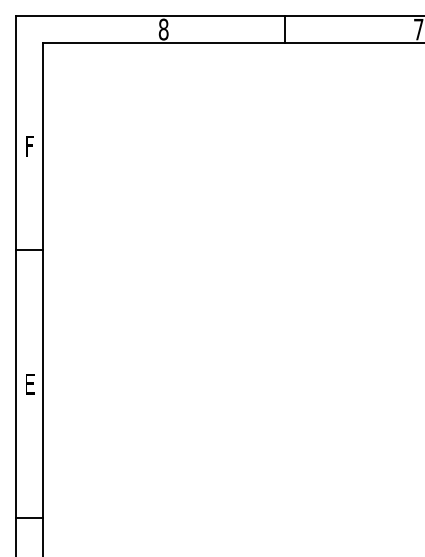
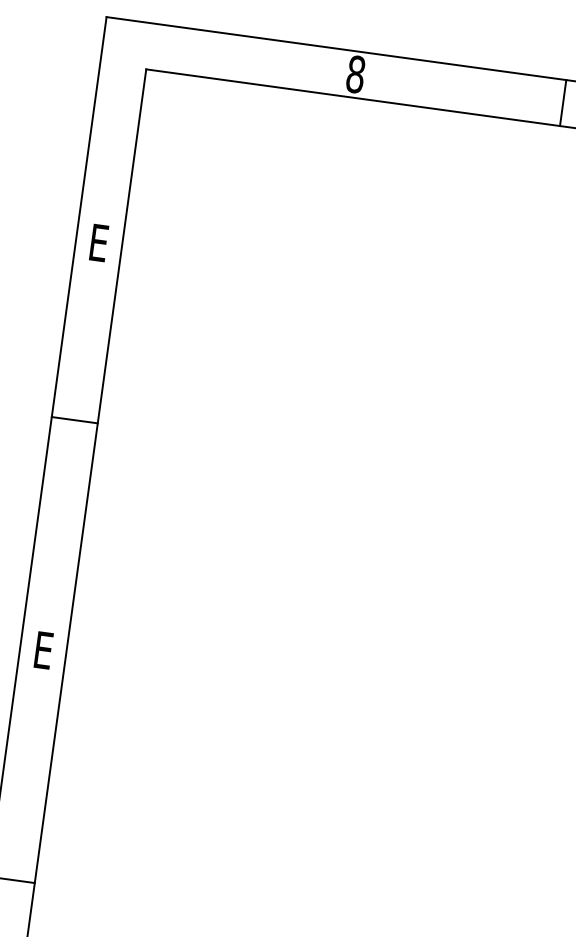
text: (29, 146) -> (98, 243), F -> E

